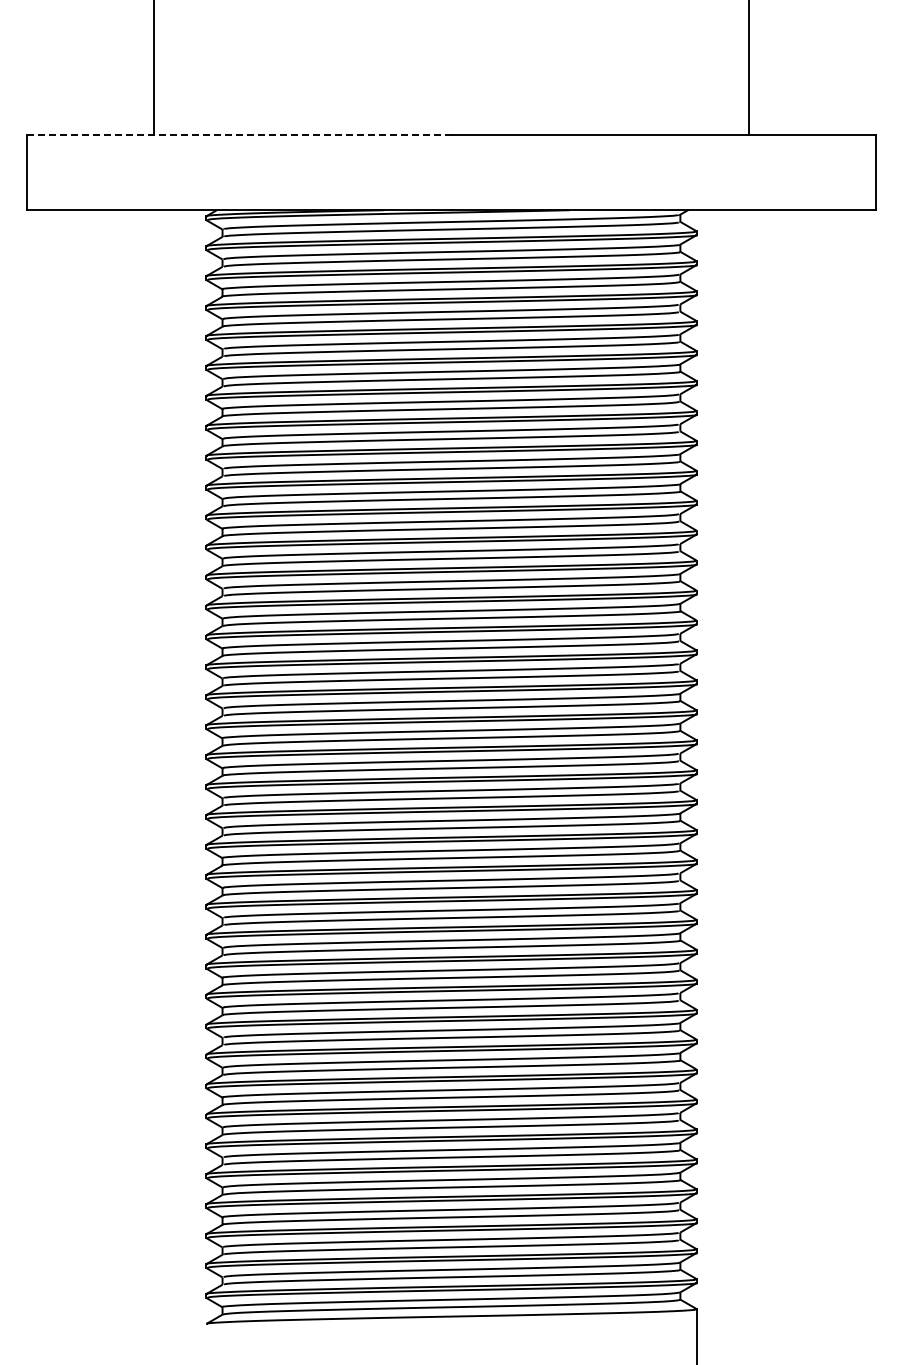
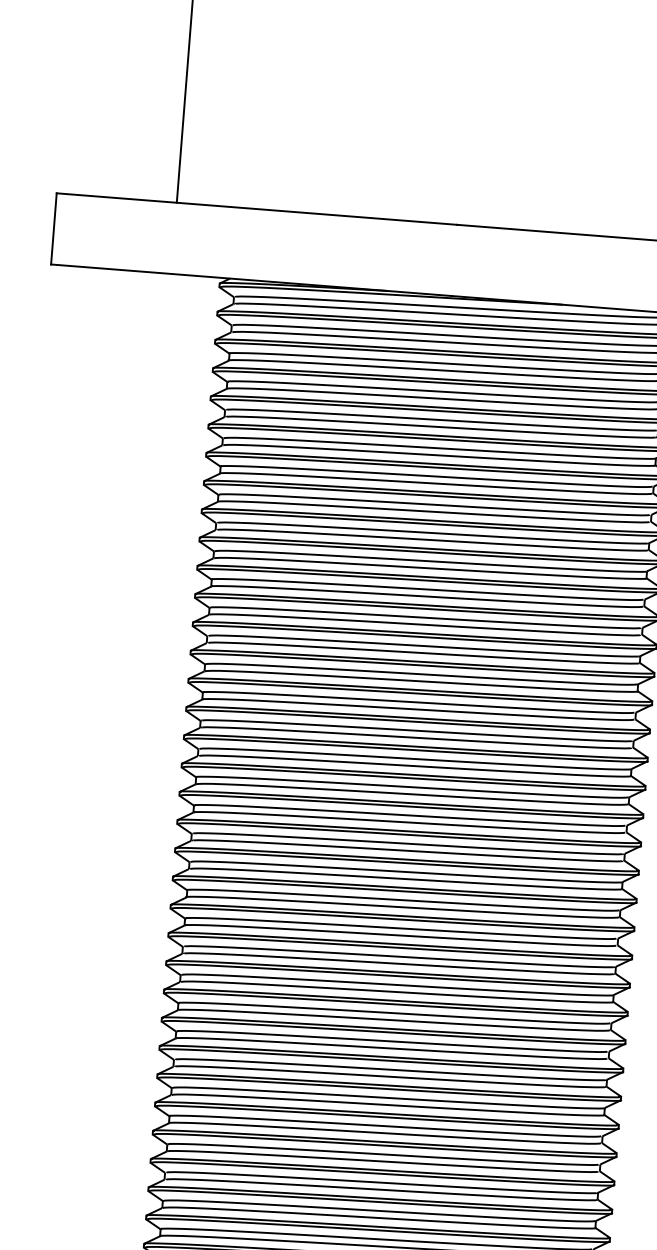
line: (239, 134) -> (257, 208), dashed -> solid

